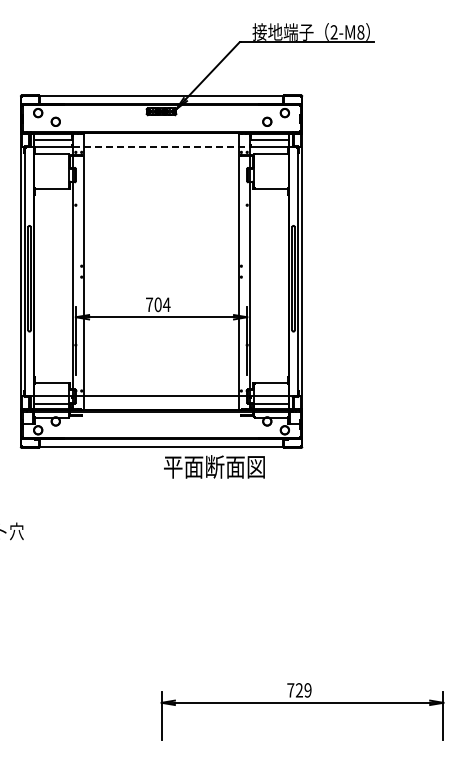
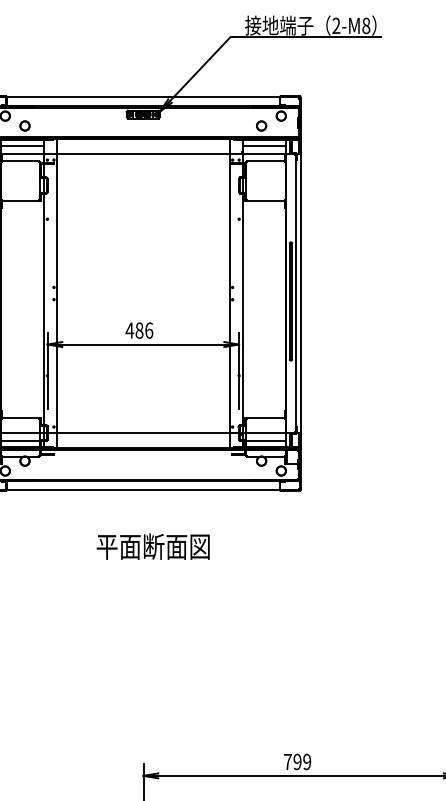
line: (161, 146) -> (143, 153), dashed -> solid
text: (157, 304) -> (138, 330), 704 -> 486
text: (214, 466) -> (153, 546), moved
text: (298, 690) -> (296, 762), 729 -> 799

